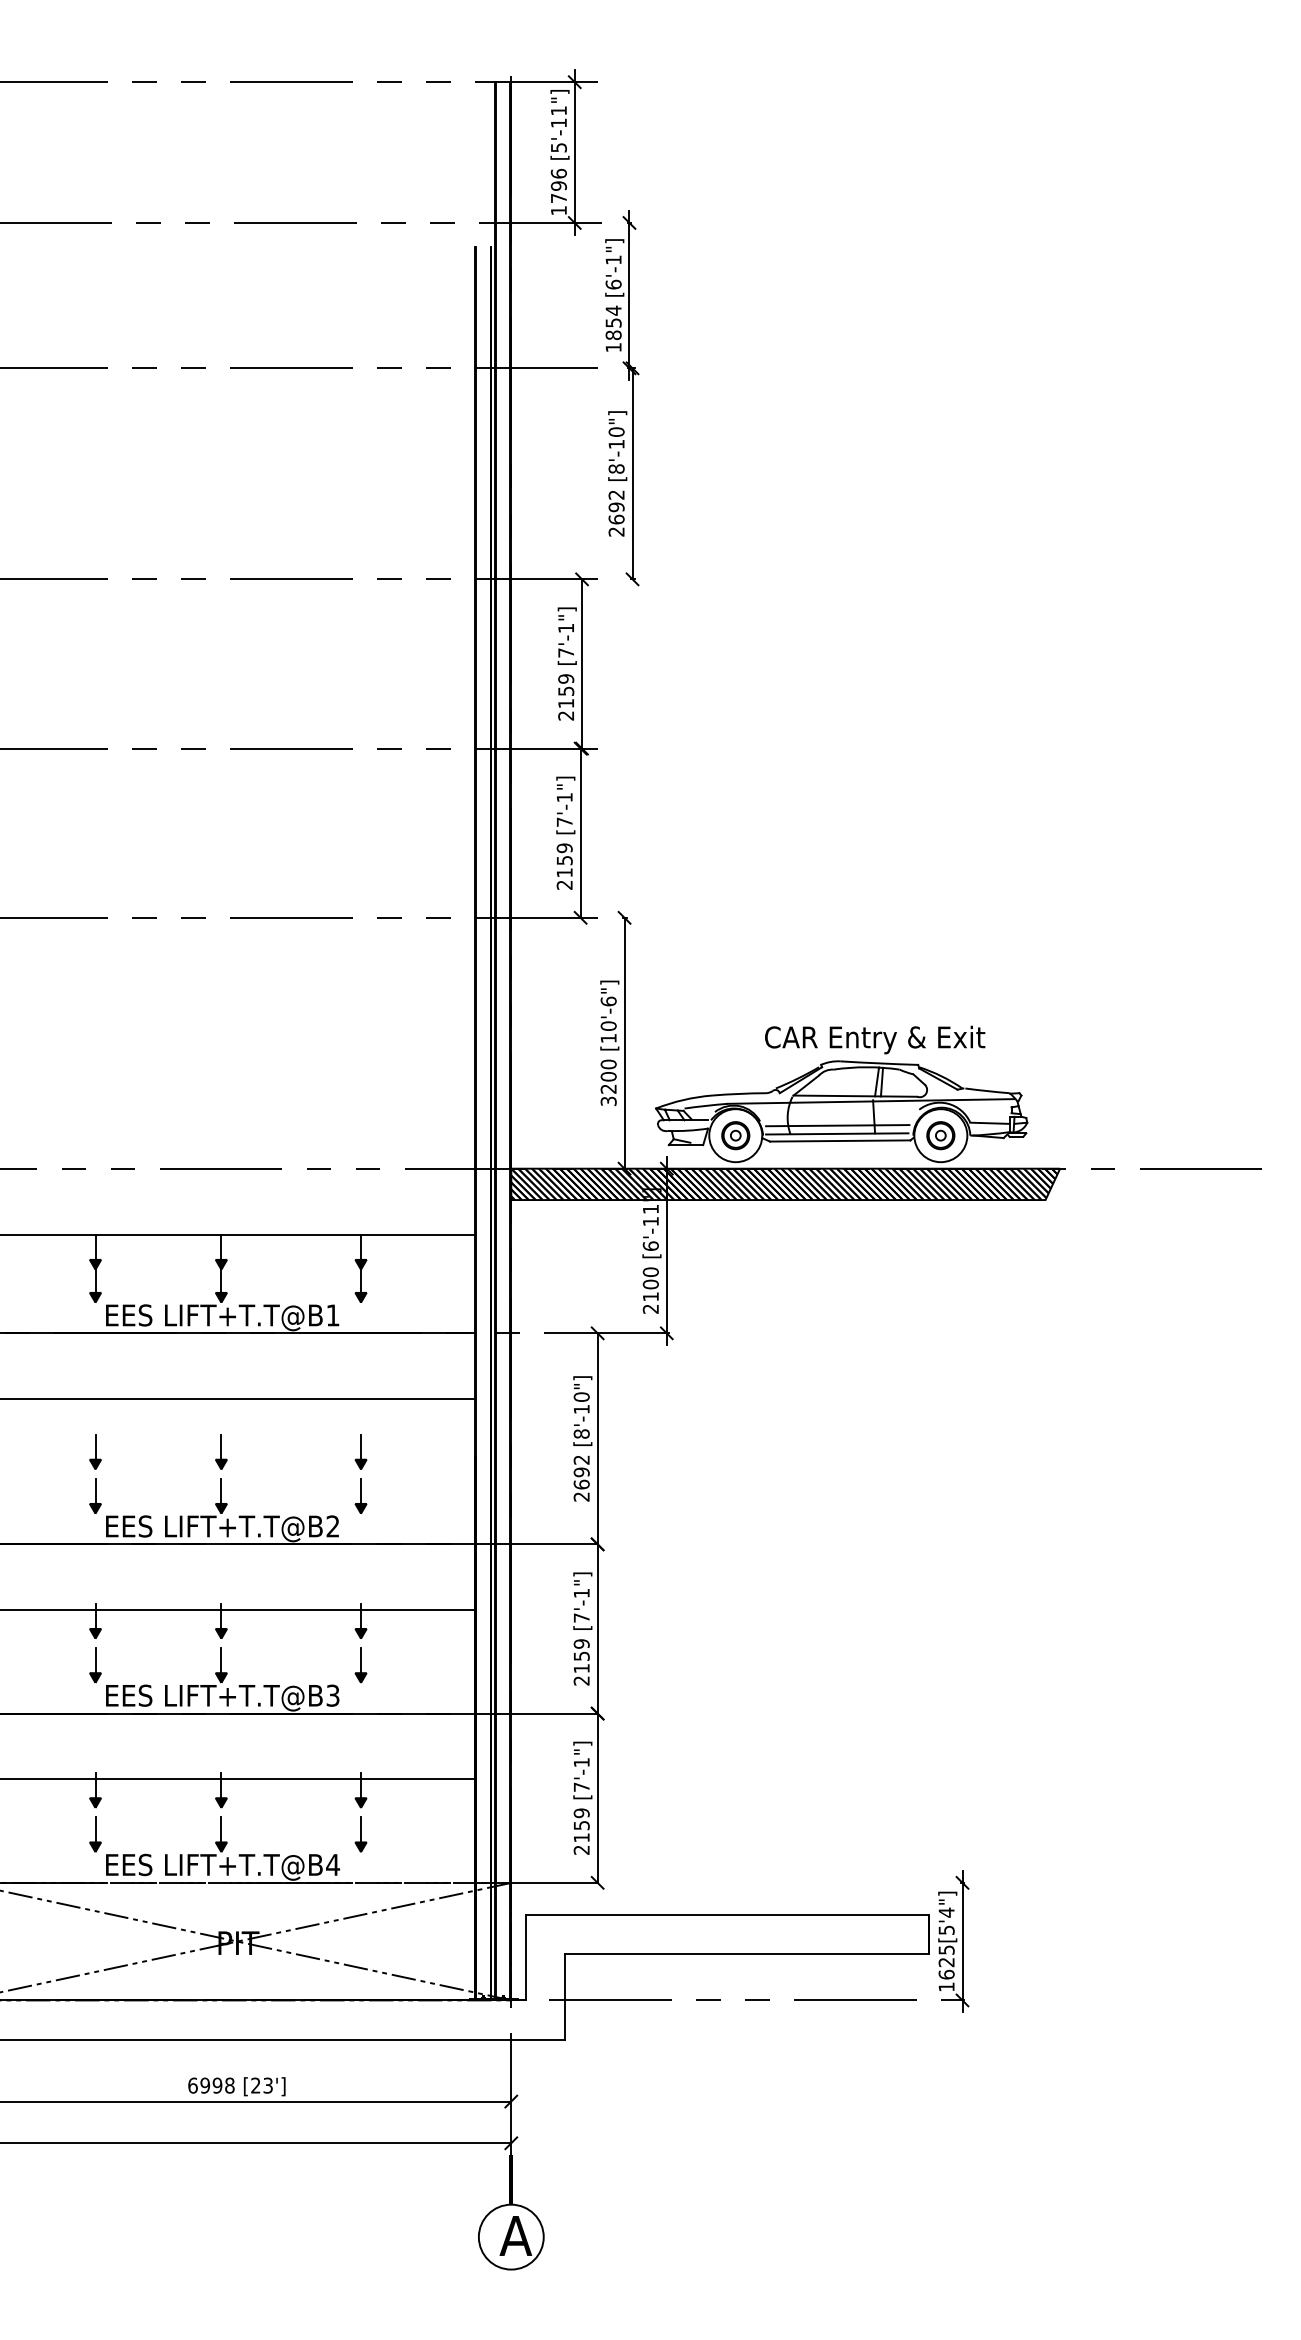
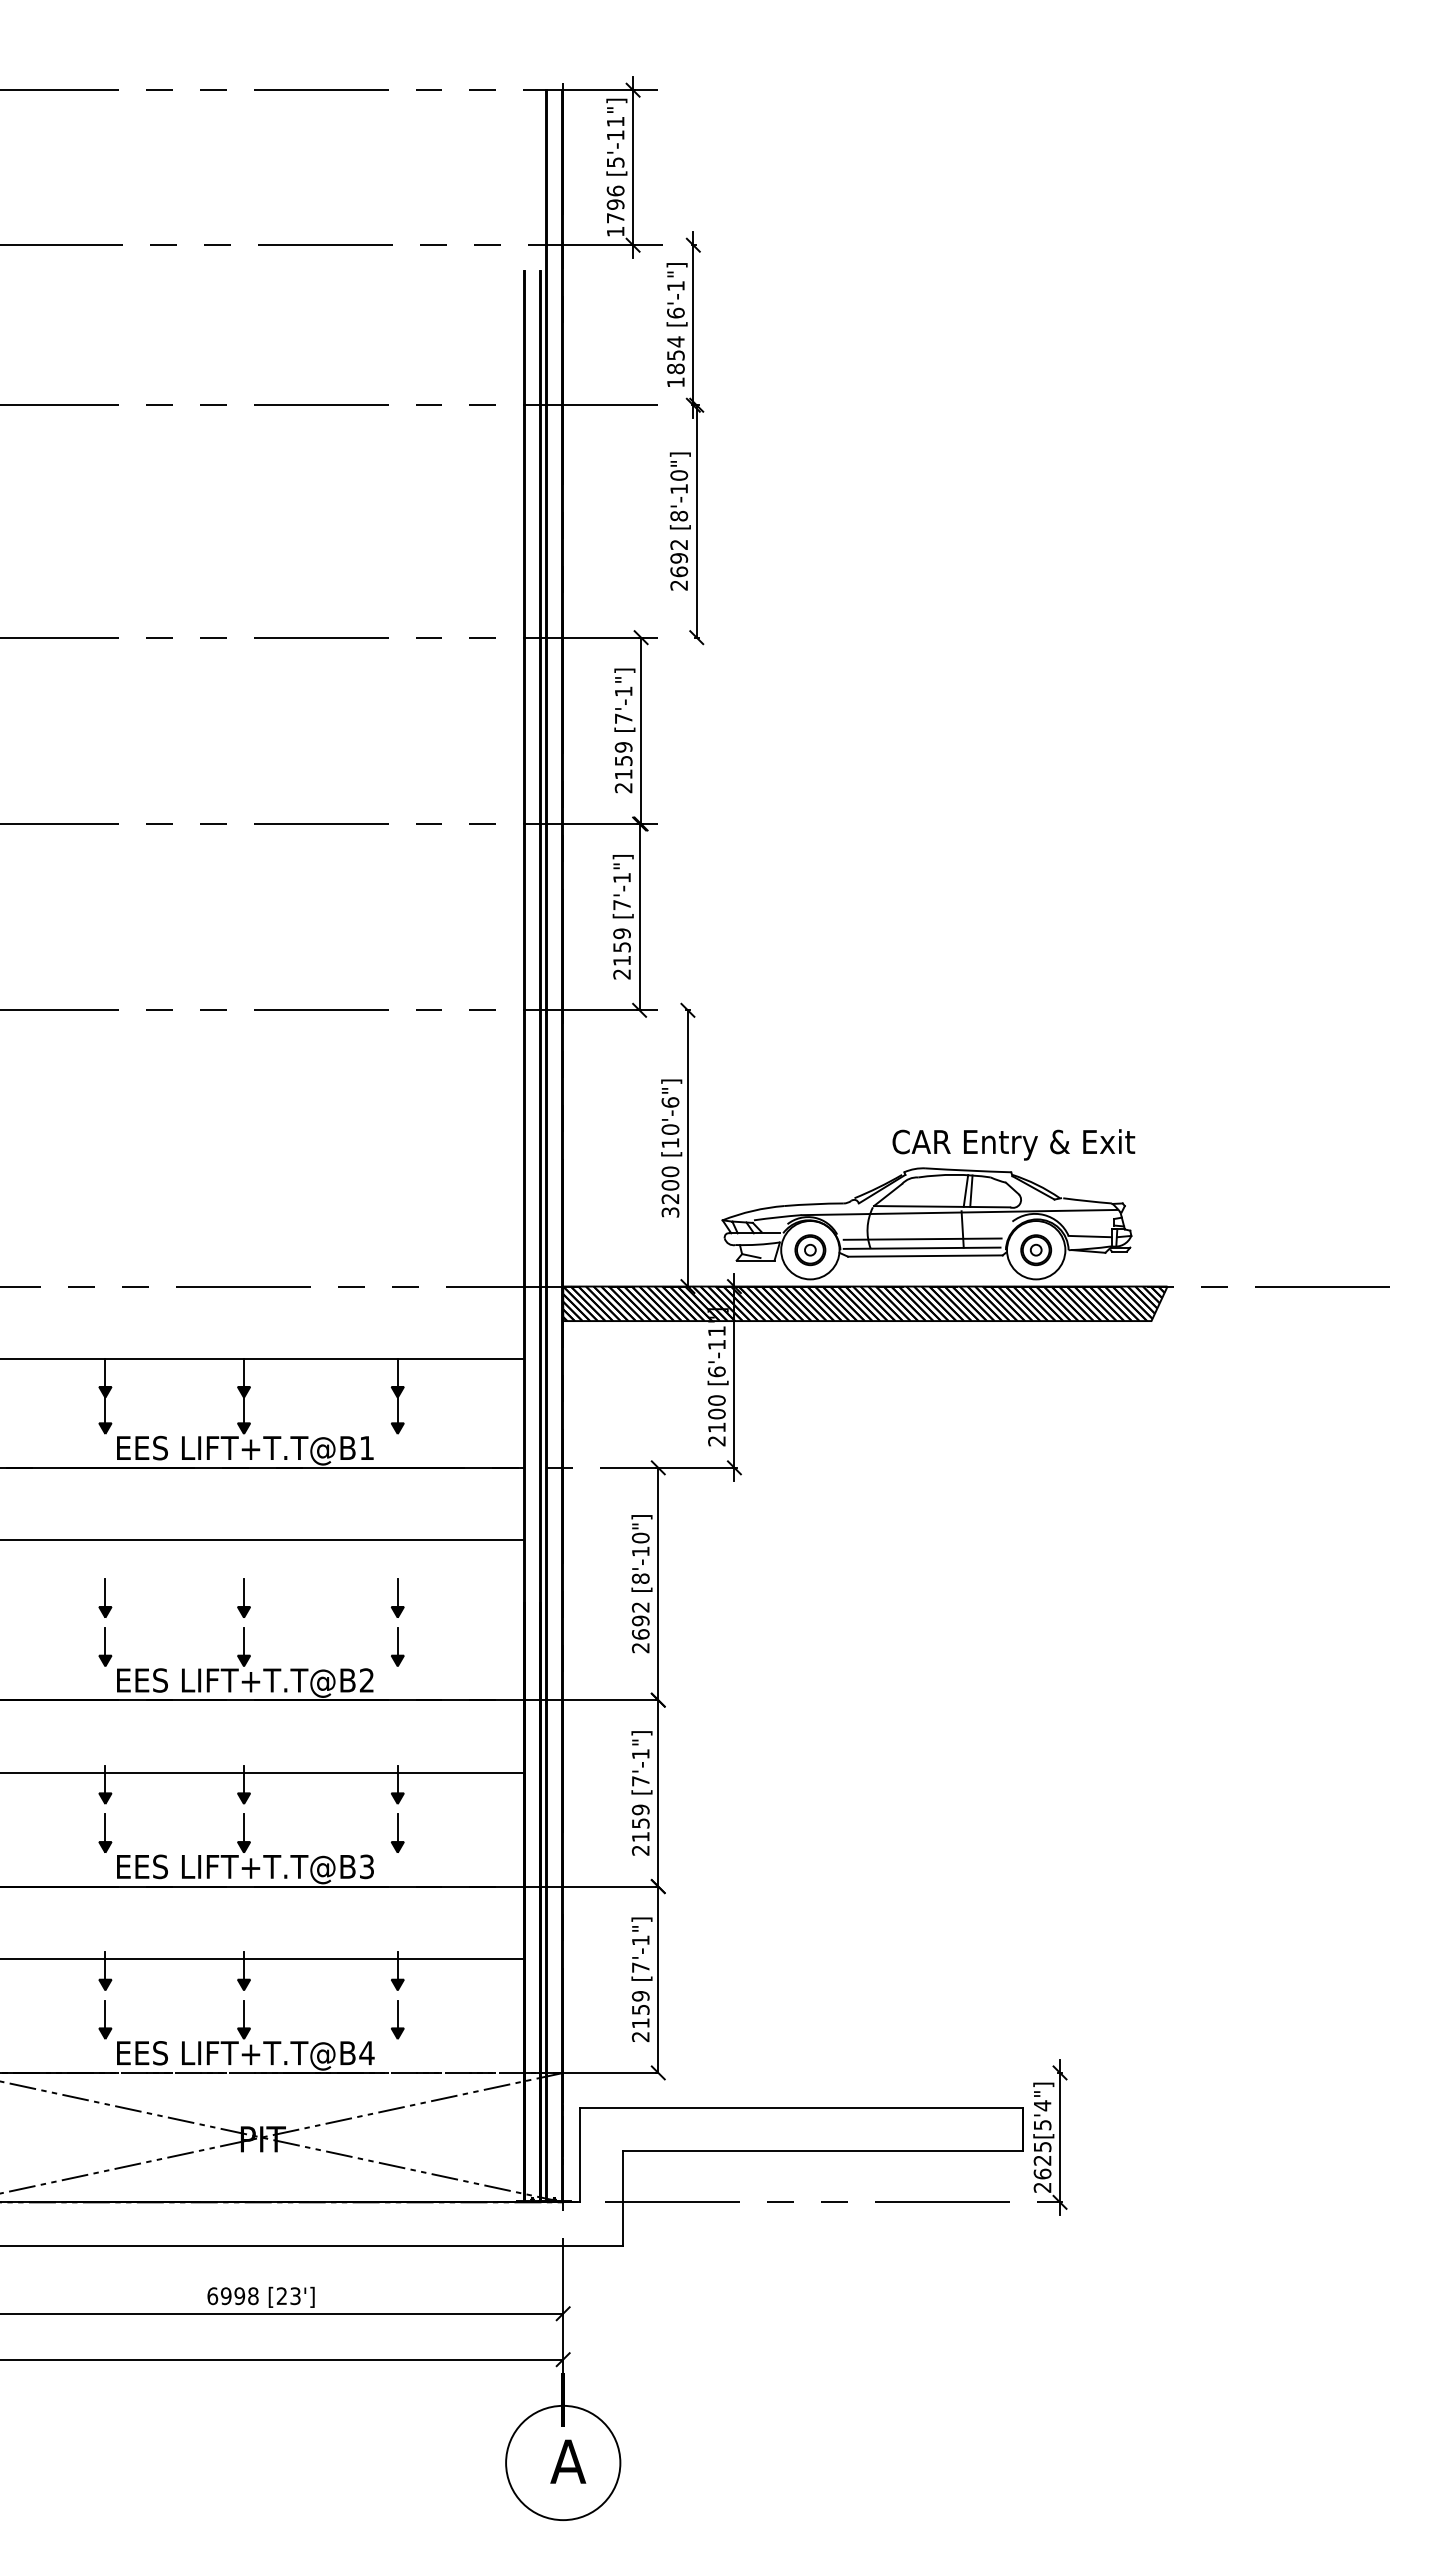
text: (874, 1039) -> (1013, 1144), moved
text: (946, 1986) -> (1042, 2187), 1625[5'4"] -> 2625[5'4"]
circle: (510, 2236) -> (562, 2462), size x1.6

